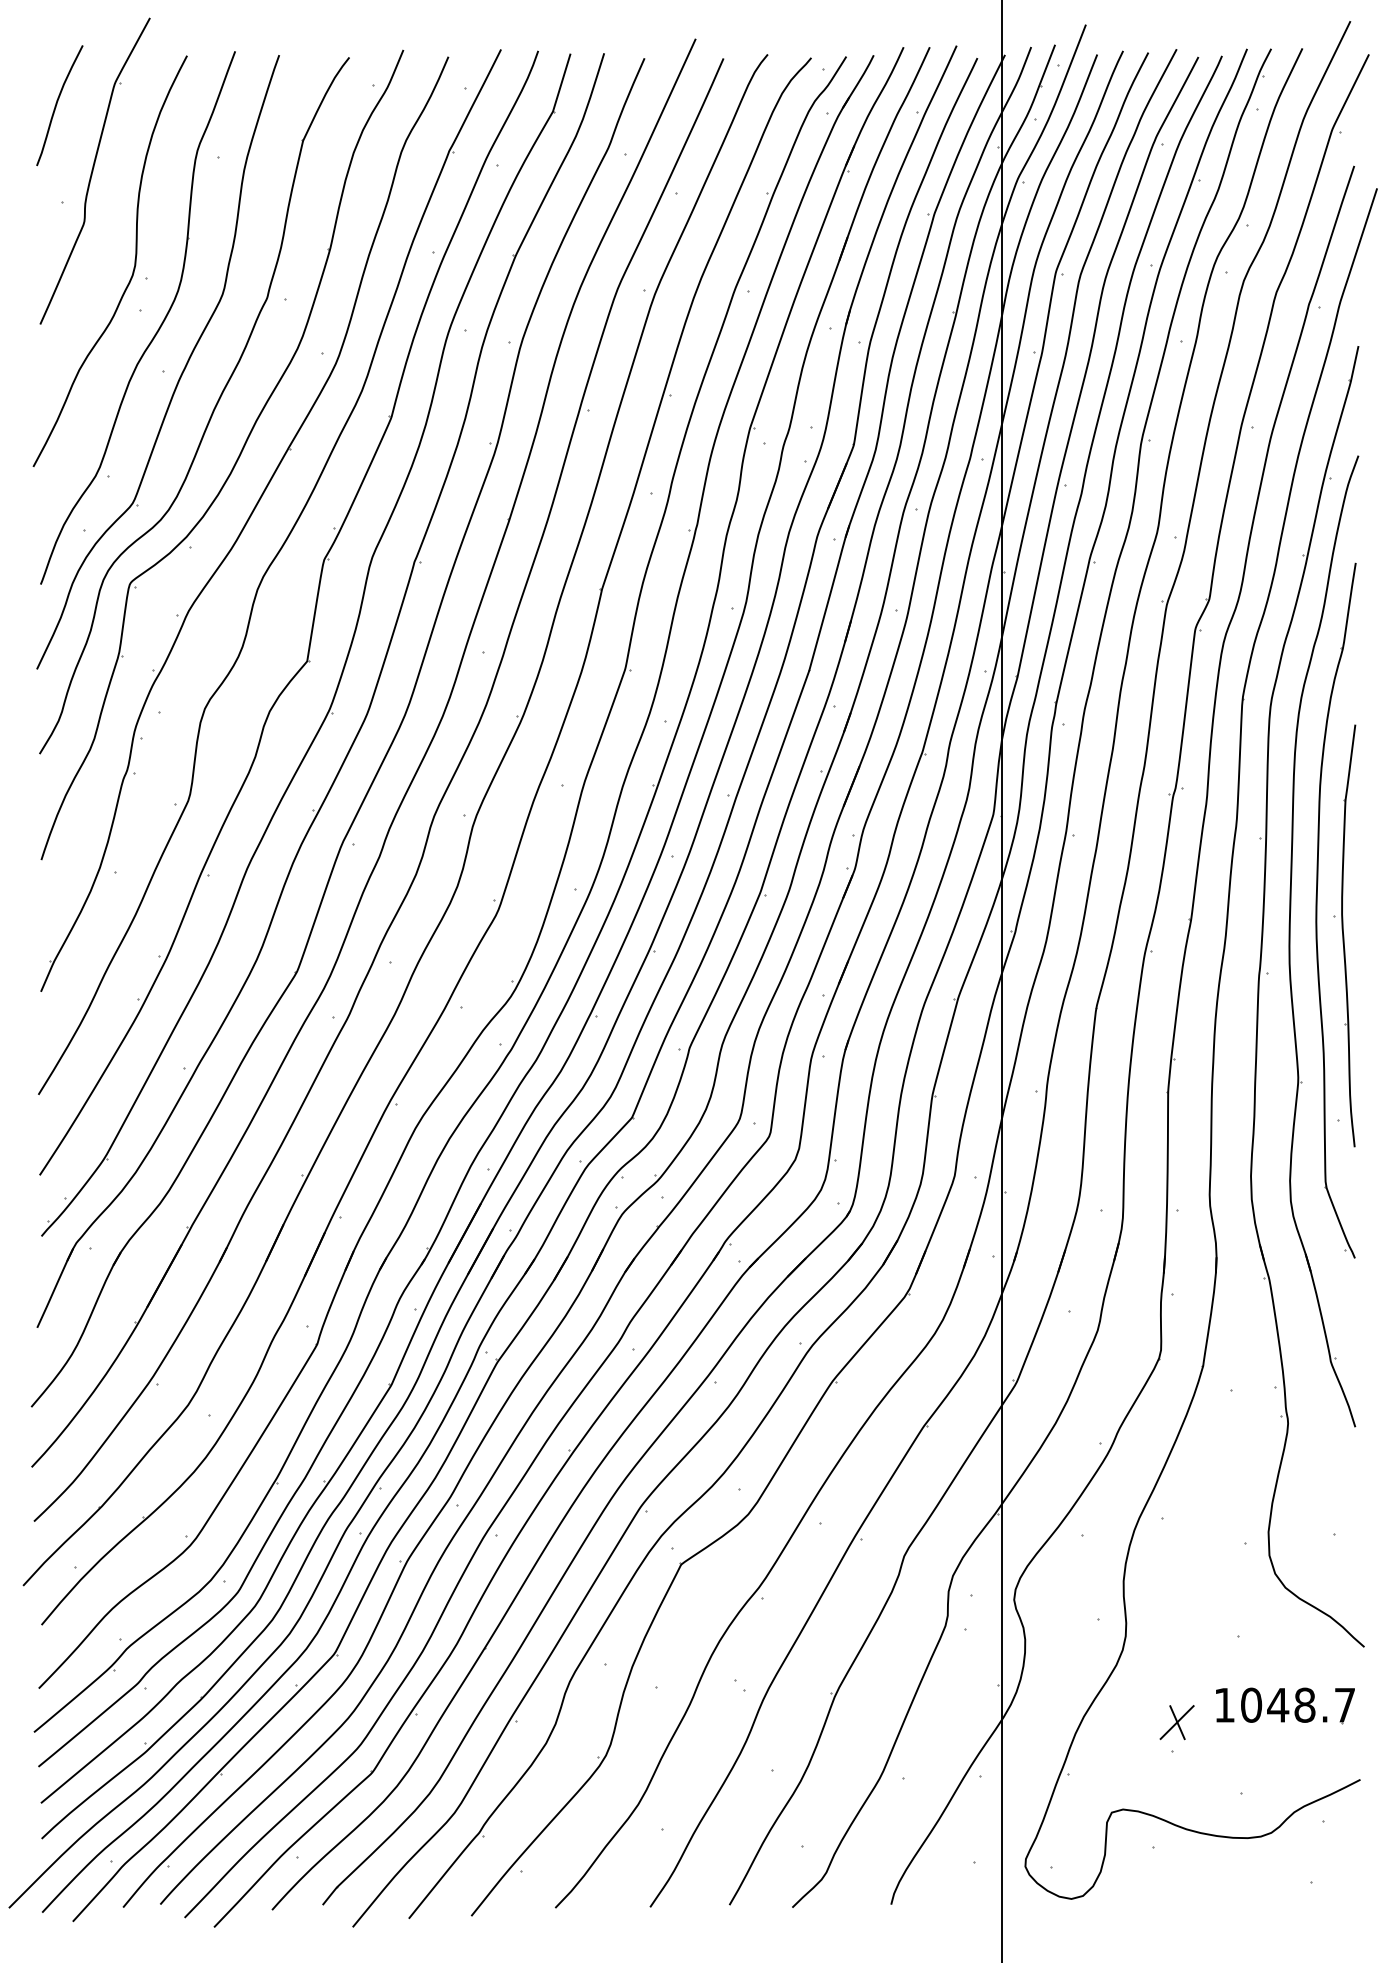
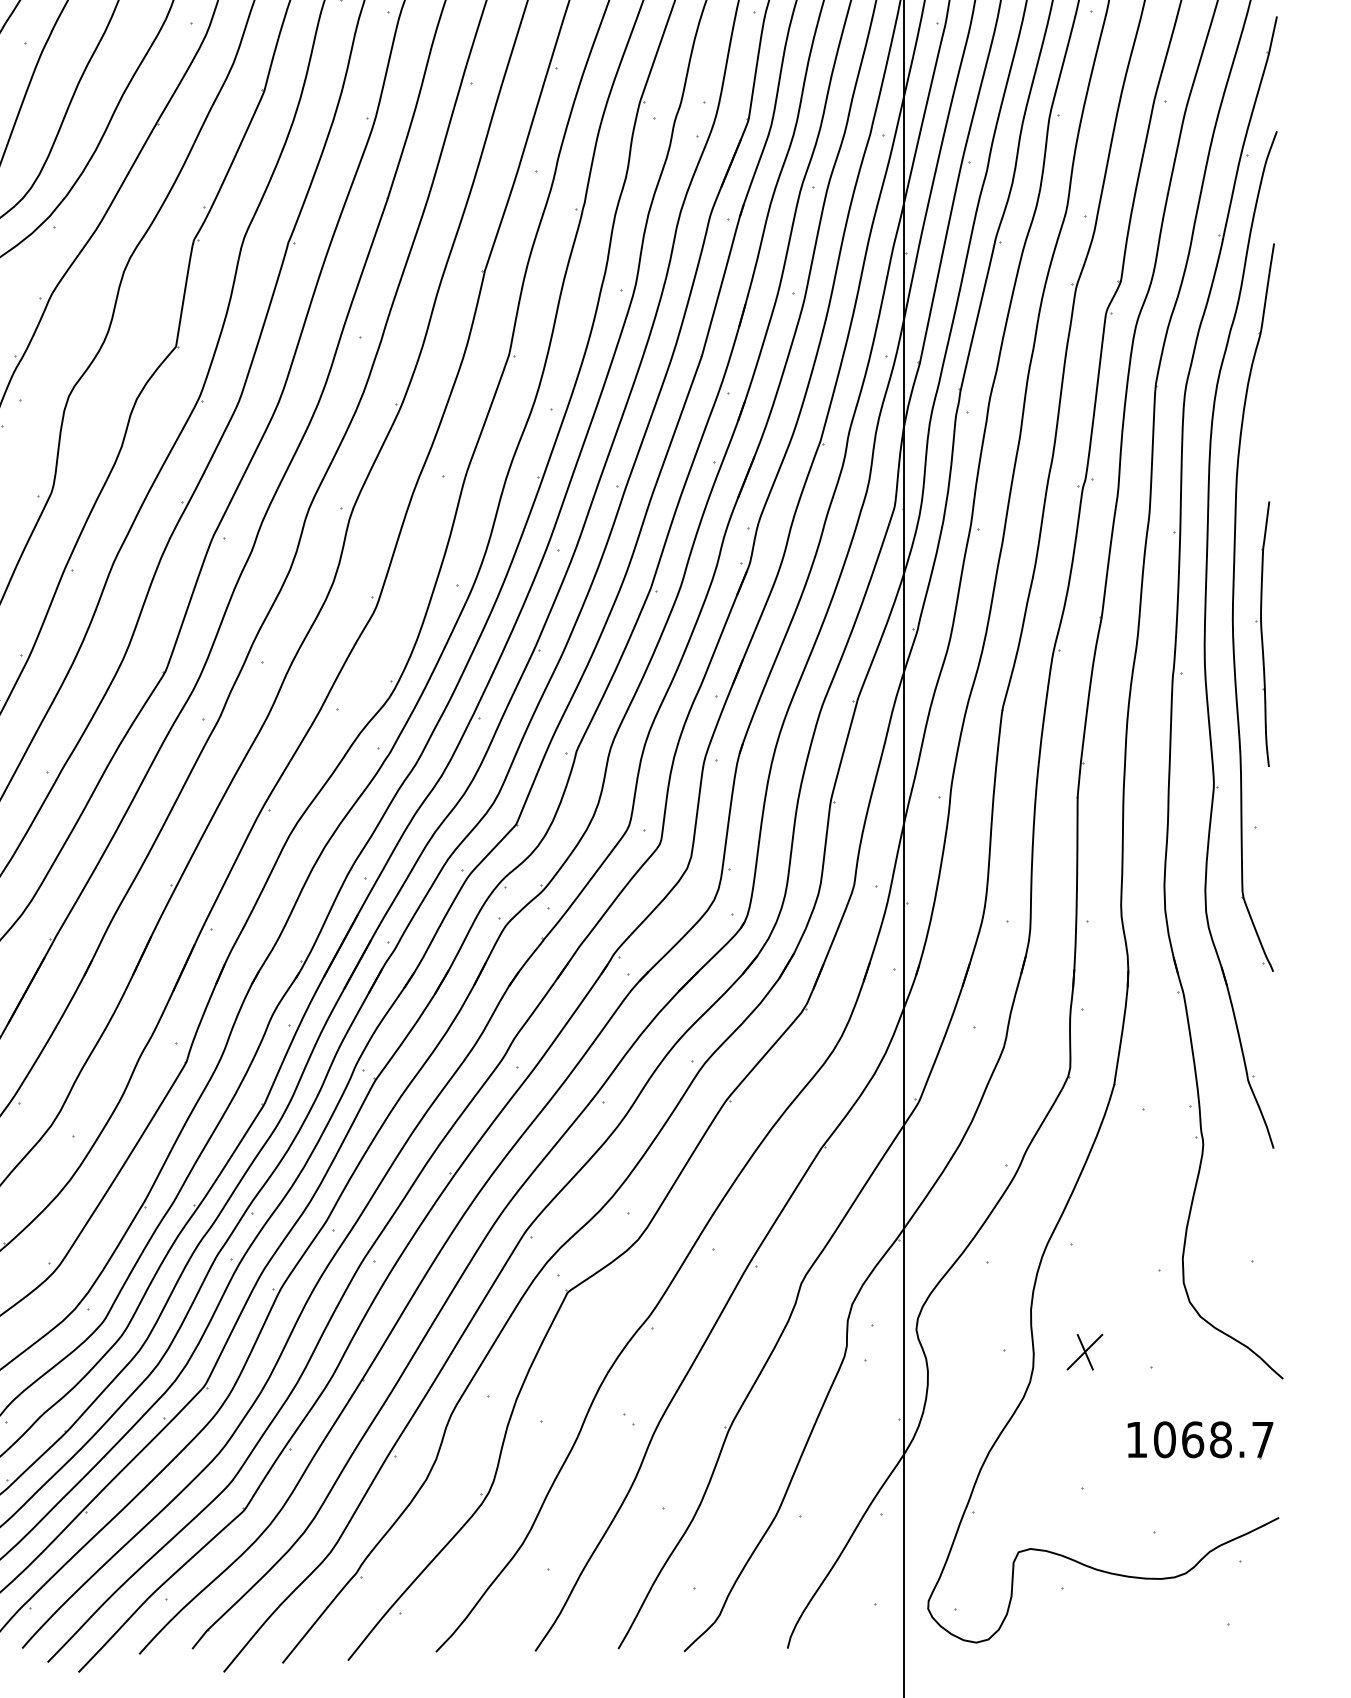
part: (1344, 935) -> (1262, 633), size x0.6
text: (1278, 1704) -> (1193, 1439), 1048.7 -> 1068.7
part: (1176, 1722) -> (1084, 1352), moved

